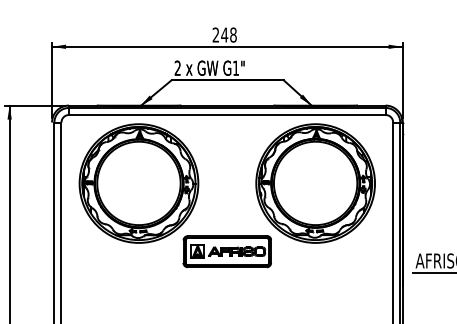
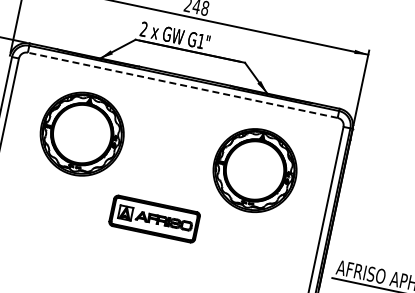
line: (226, 115) -> (181, 85), solid -> dashed
part: (138, 183) -> (81, 134), size x0.7
part: (315, 183) -> (254, 170), size x0.7

